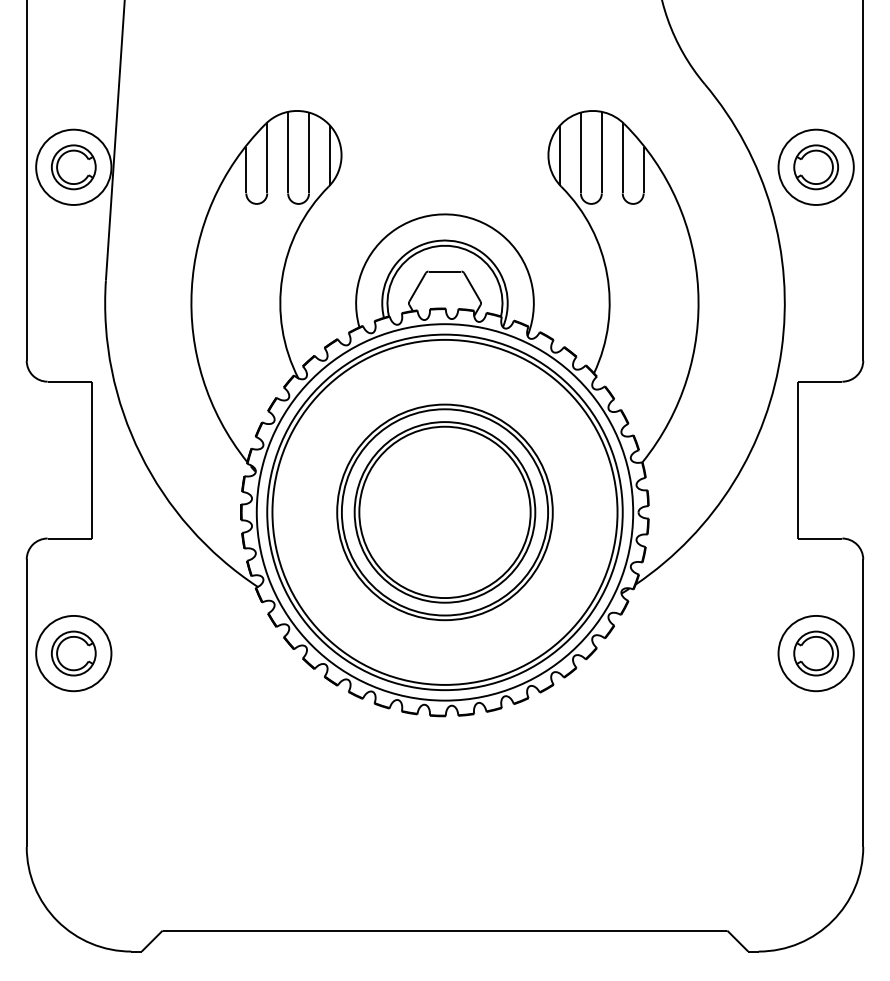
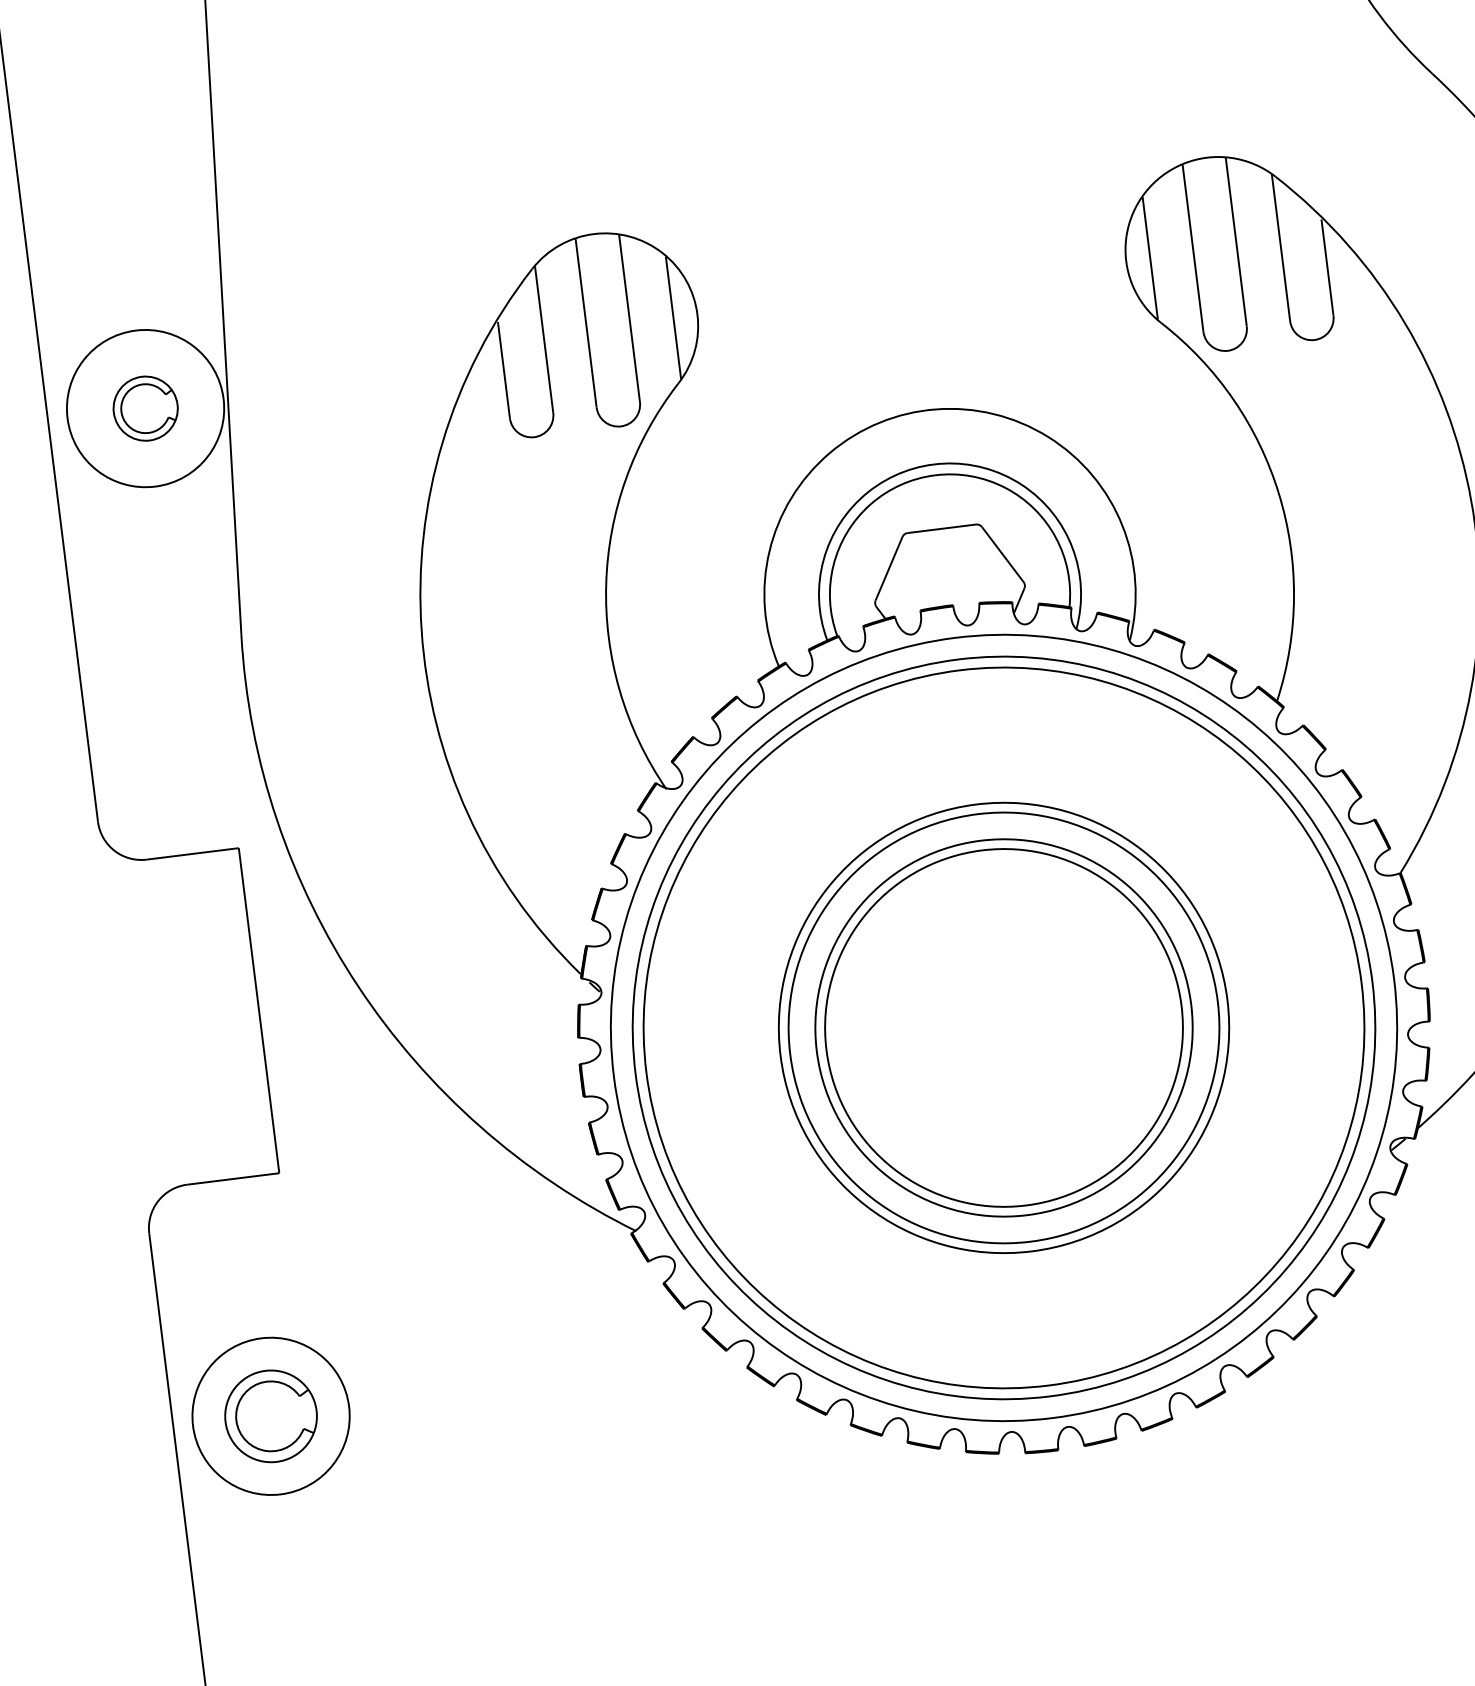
part: (73, 167) -> (144, 408), size x0.7

